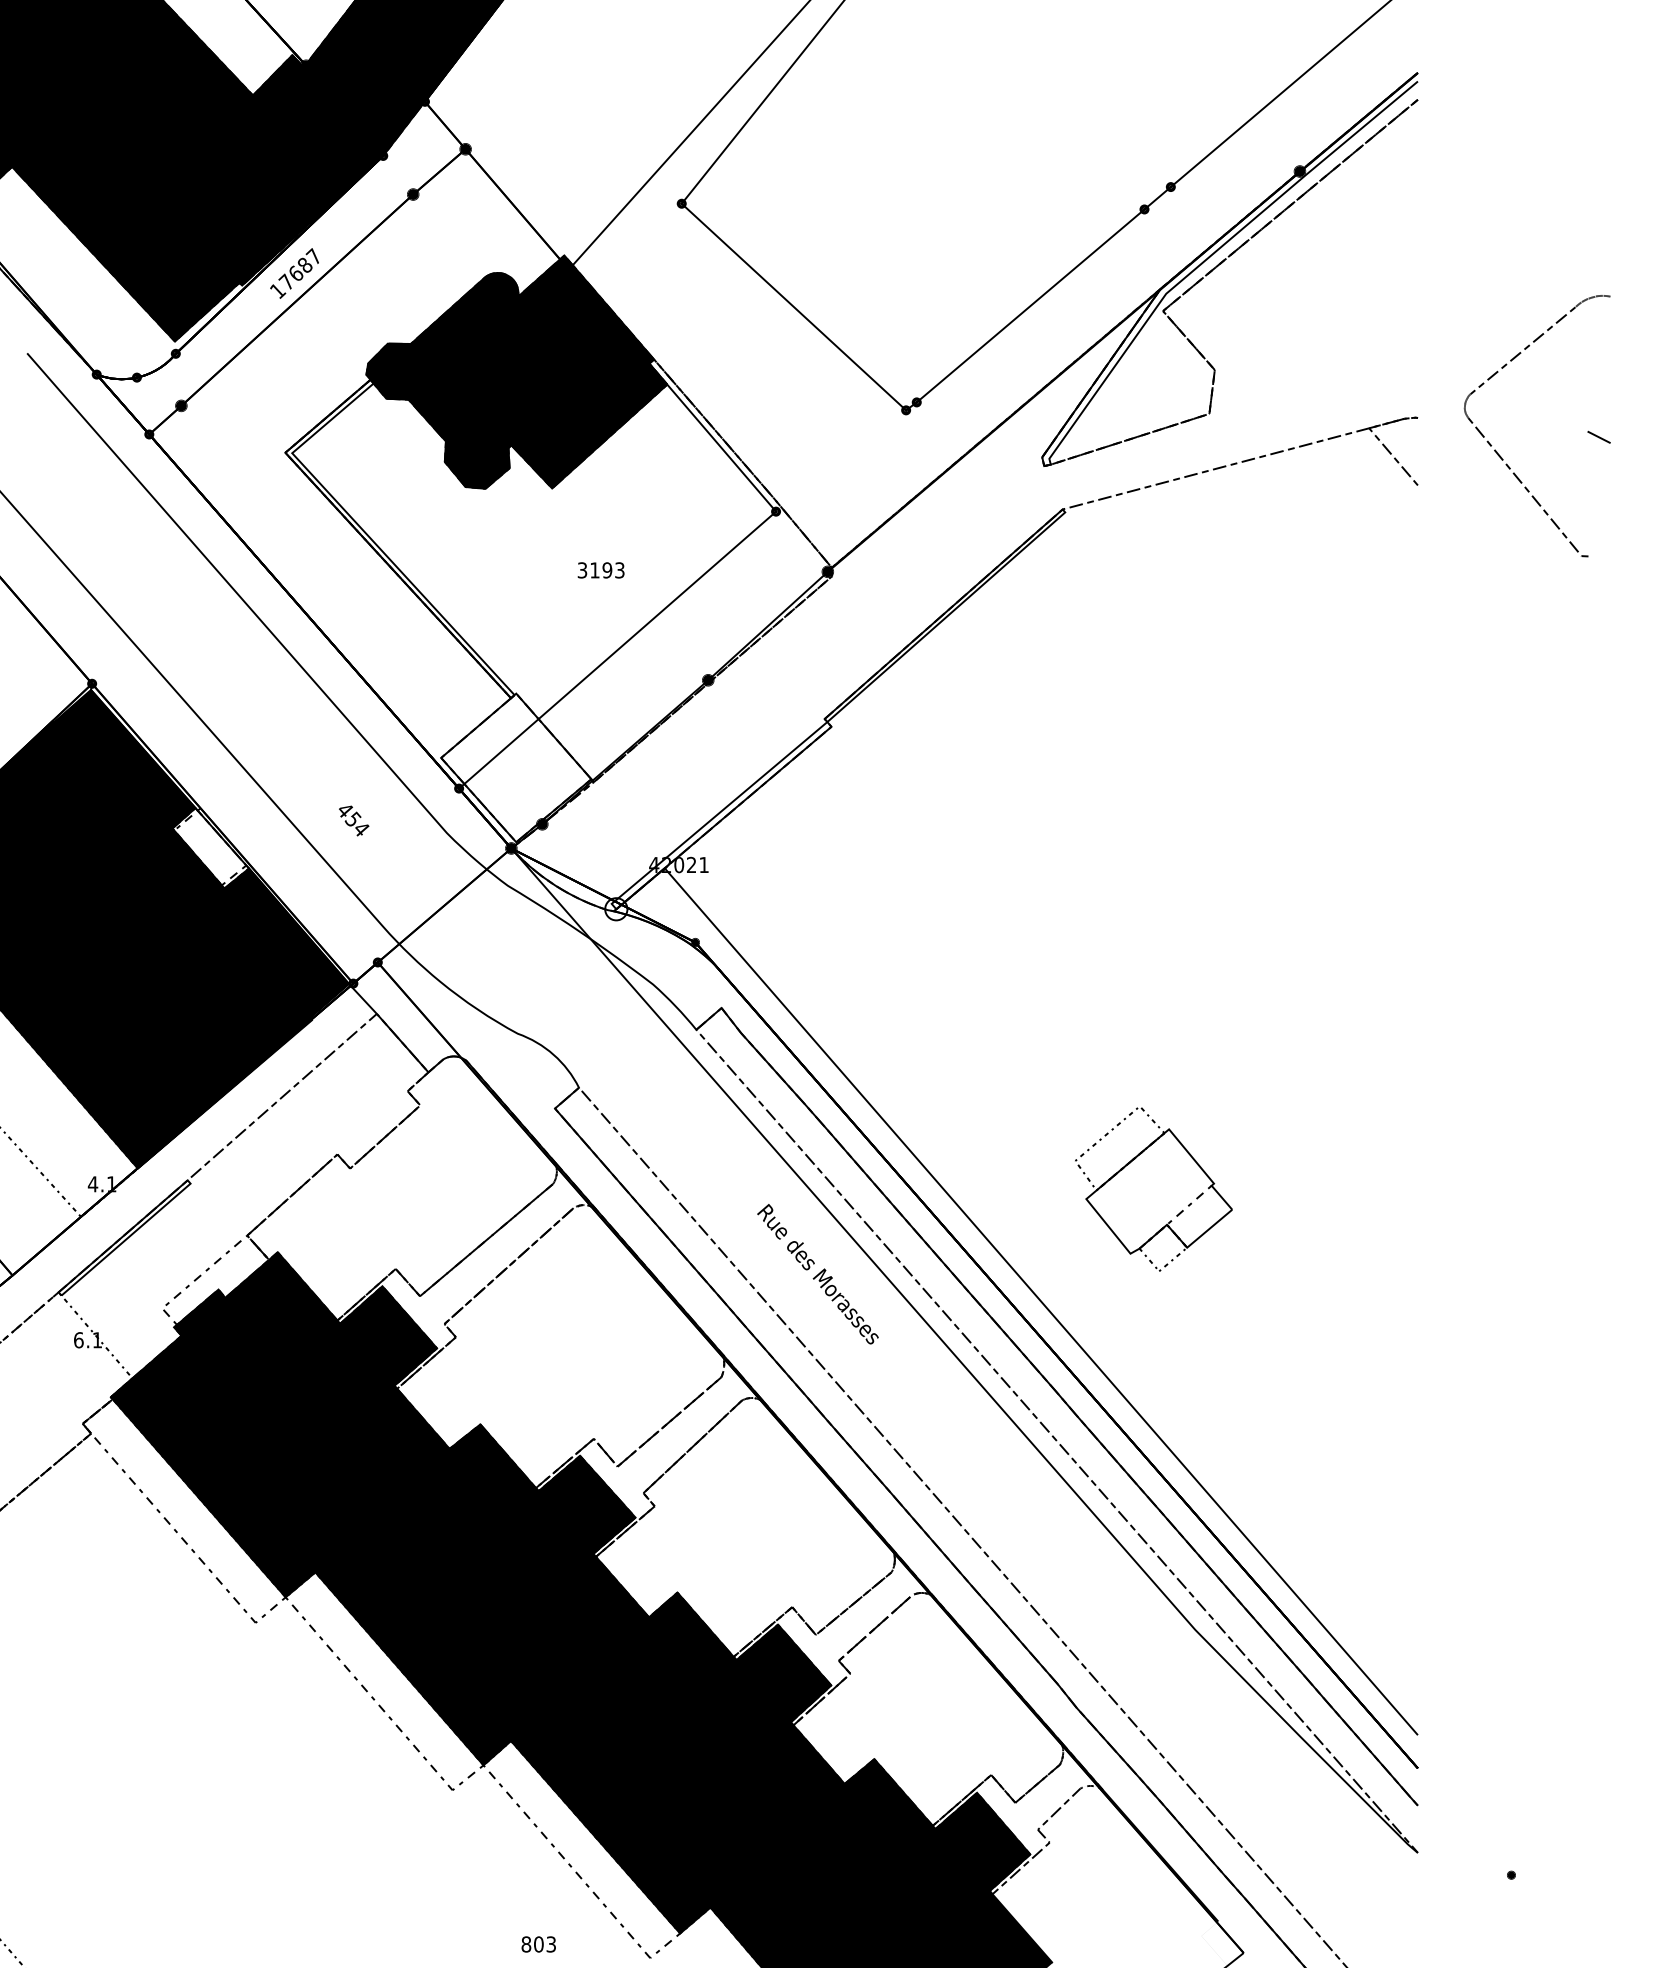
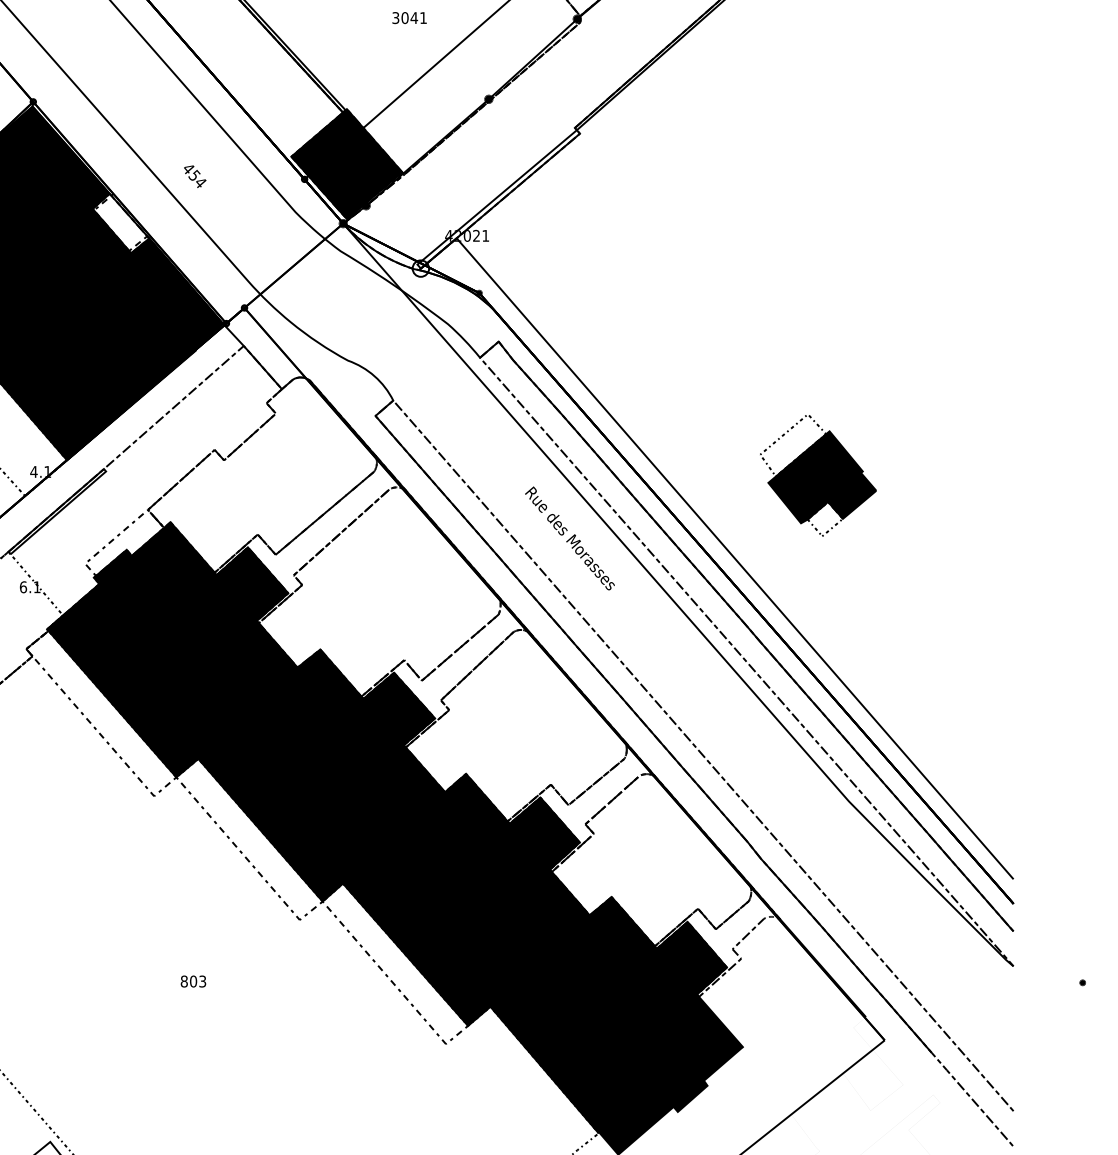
text: (607, 570) -> (414, 18), 3193 -> 3041
fill: (516, 767) -> (347, 163), added
text: (354, 820) -> (195, 176), moved
fill: (1159, 1191) -> (822, 477), added
text: (538, 1944) -> (193, 981), moved

